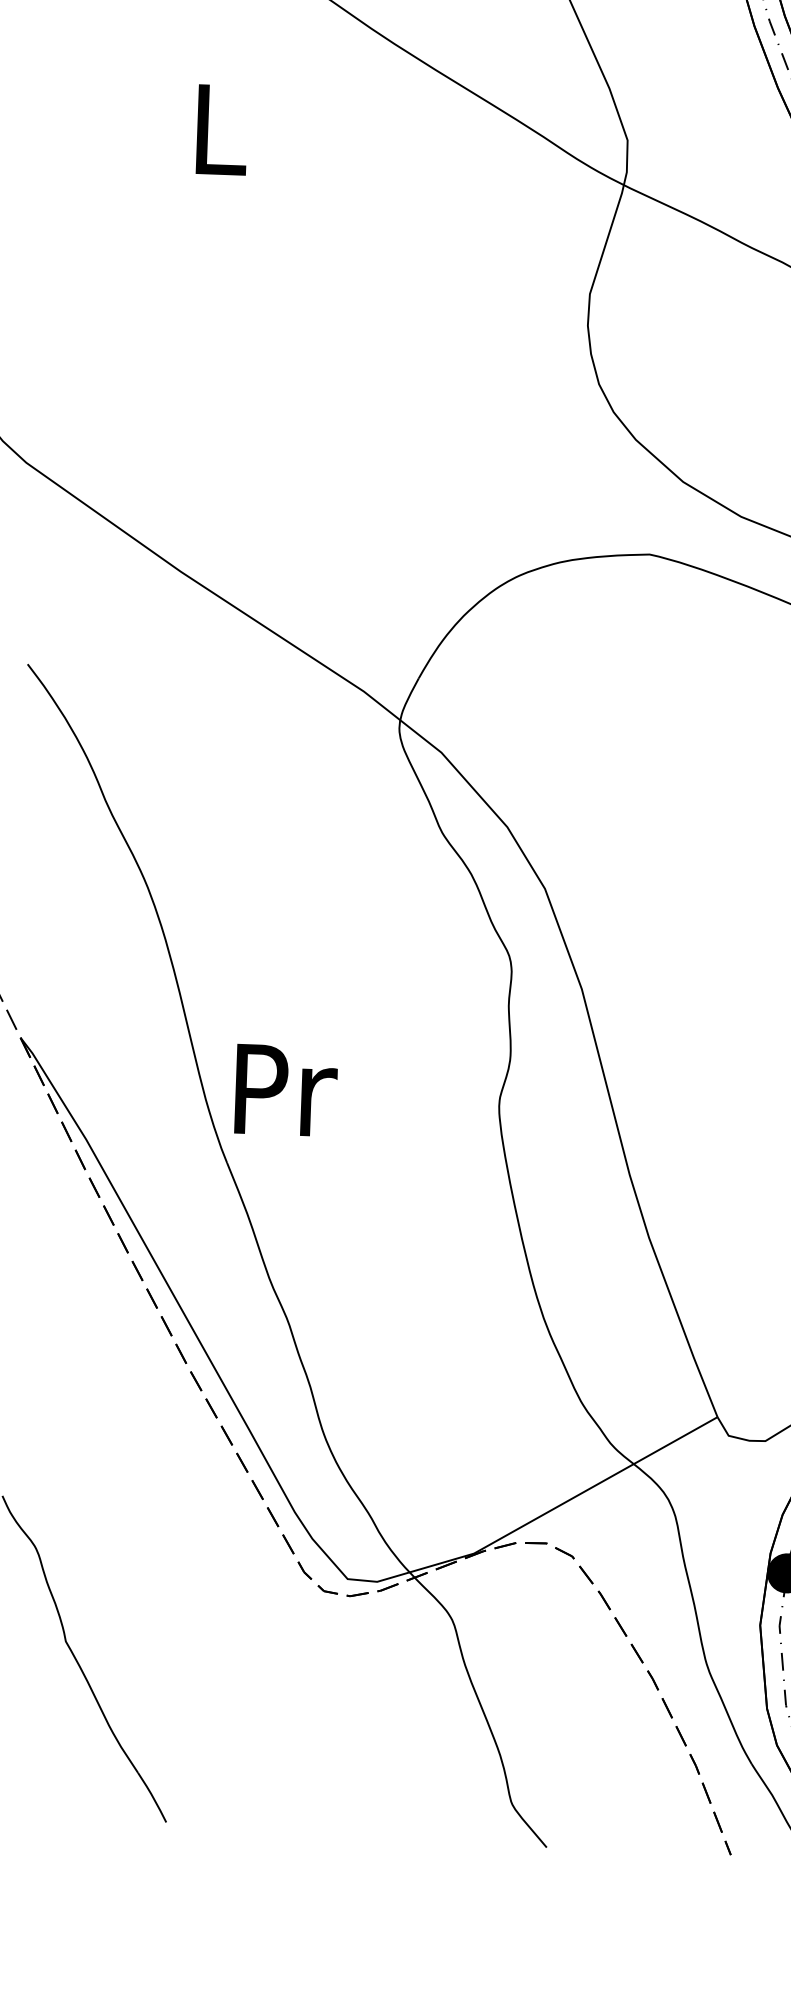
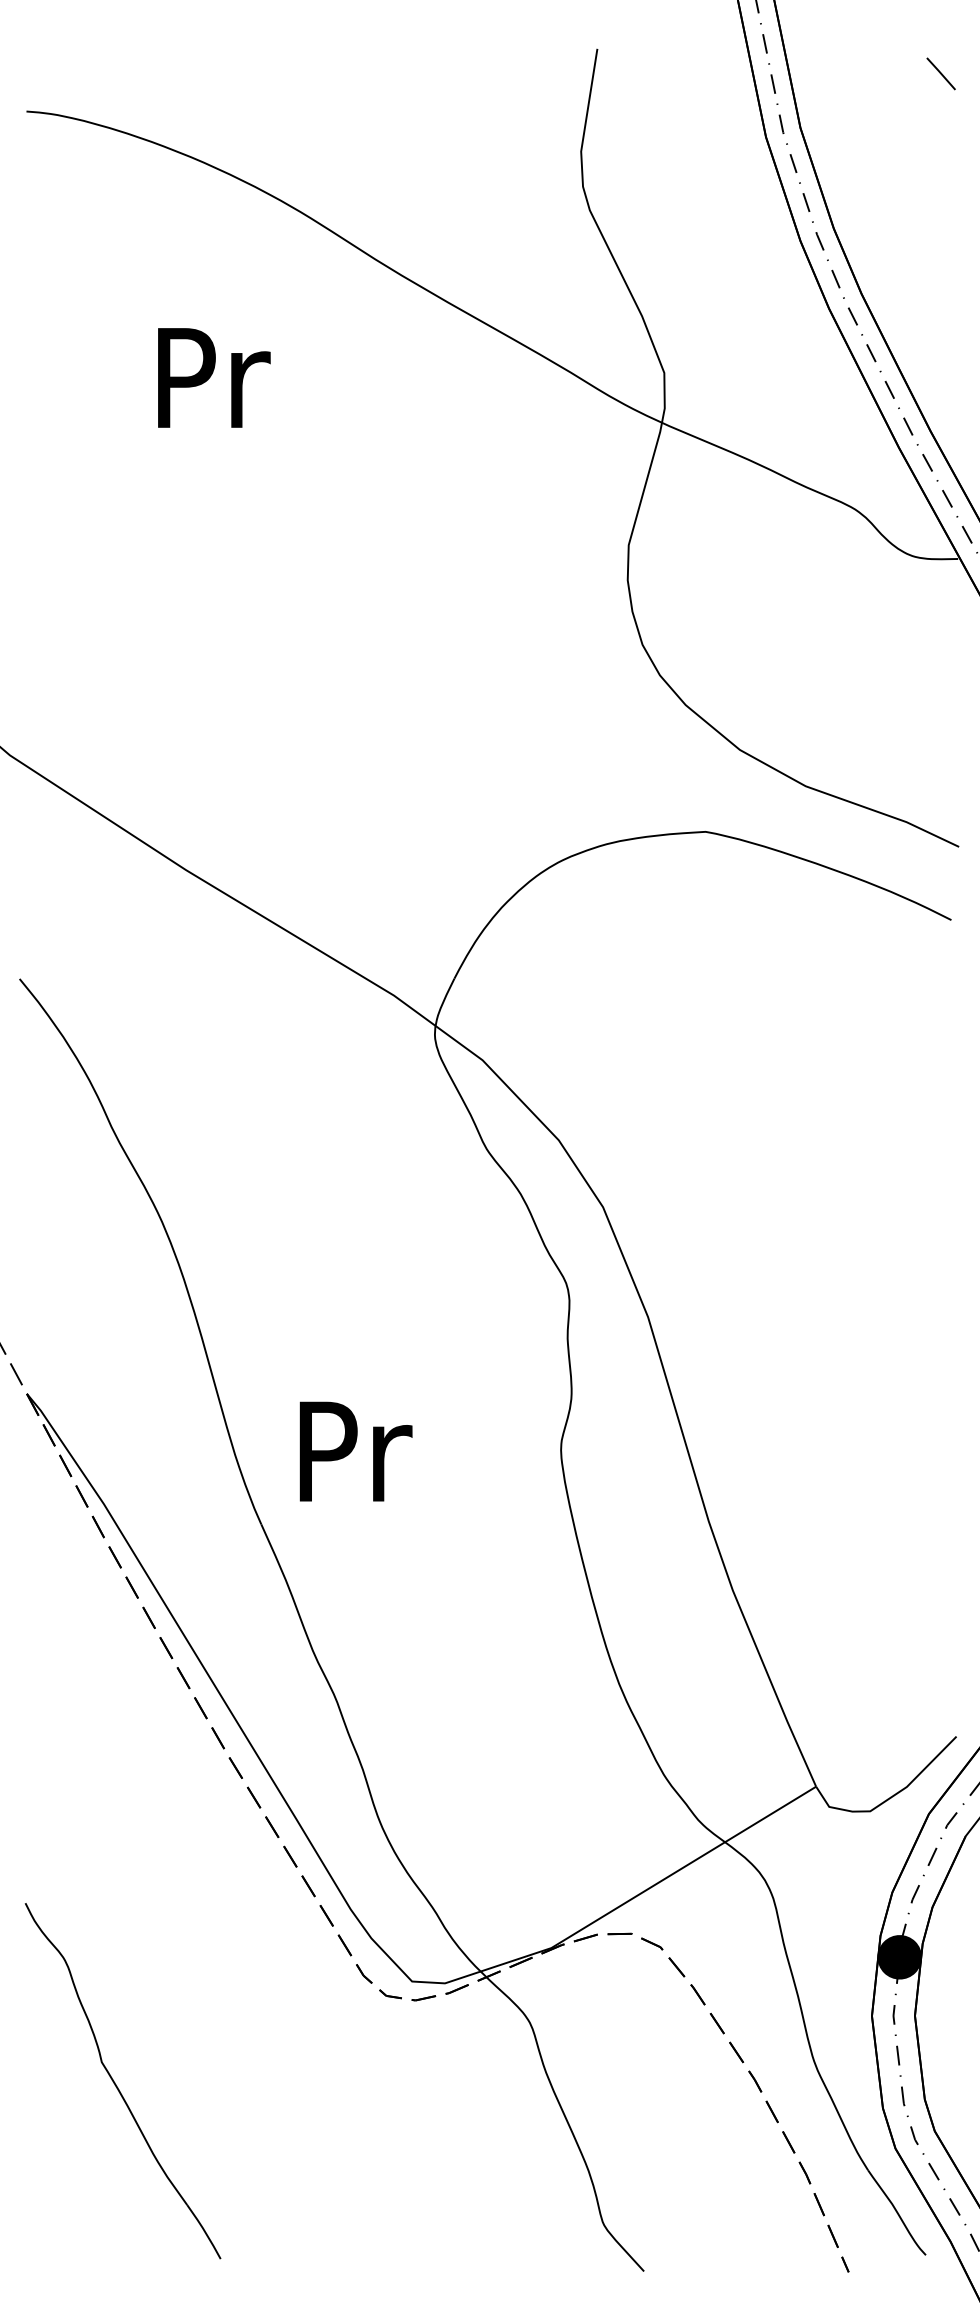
text: (222, 129) -> (214, 377), L -> Pr
text: (285, 1090) -> (355, 1451), moved

